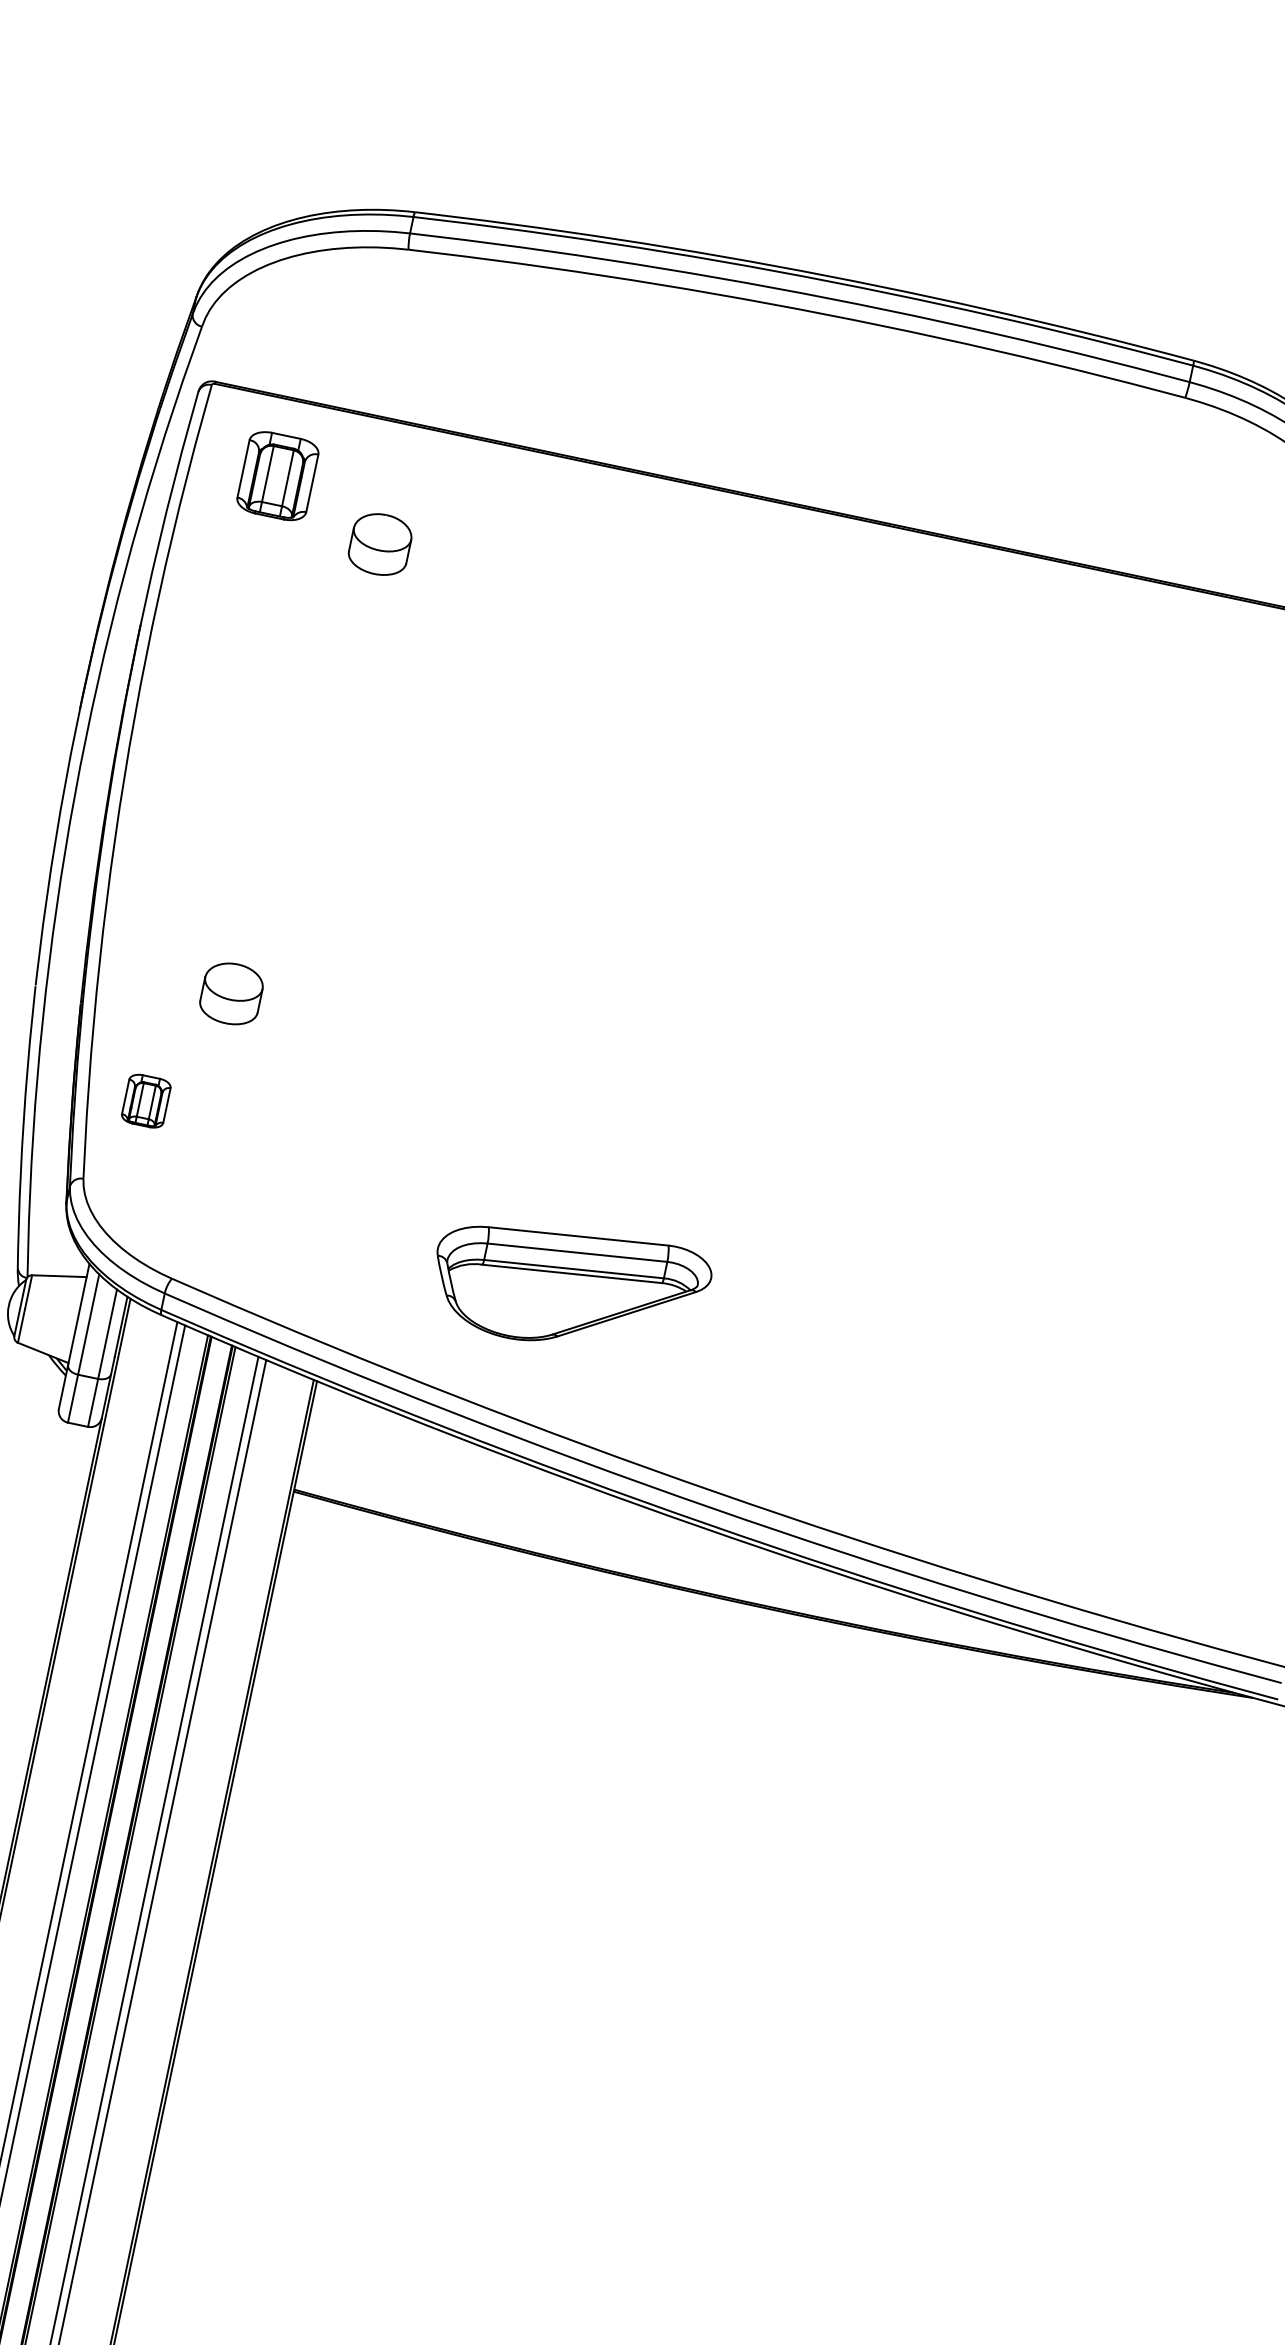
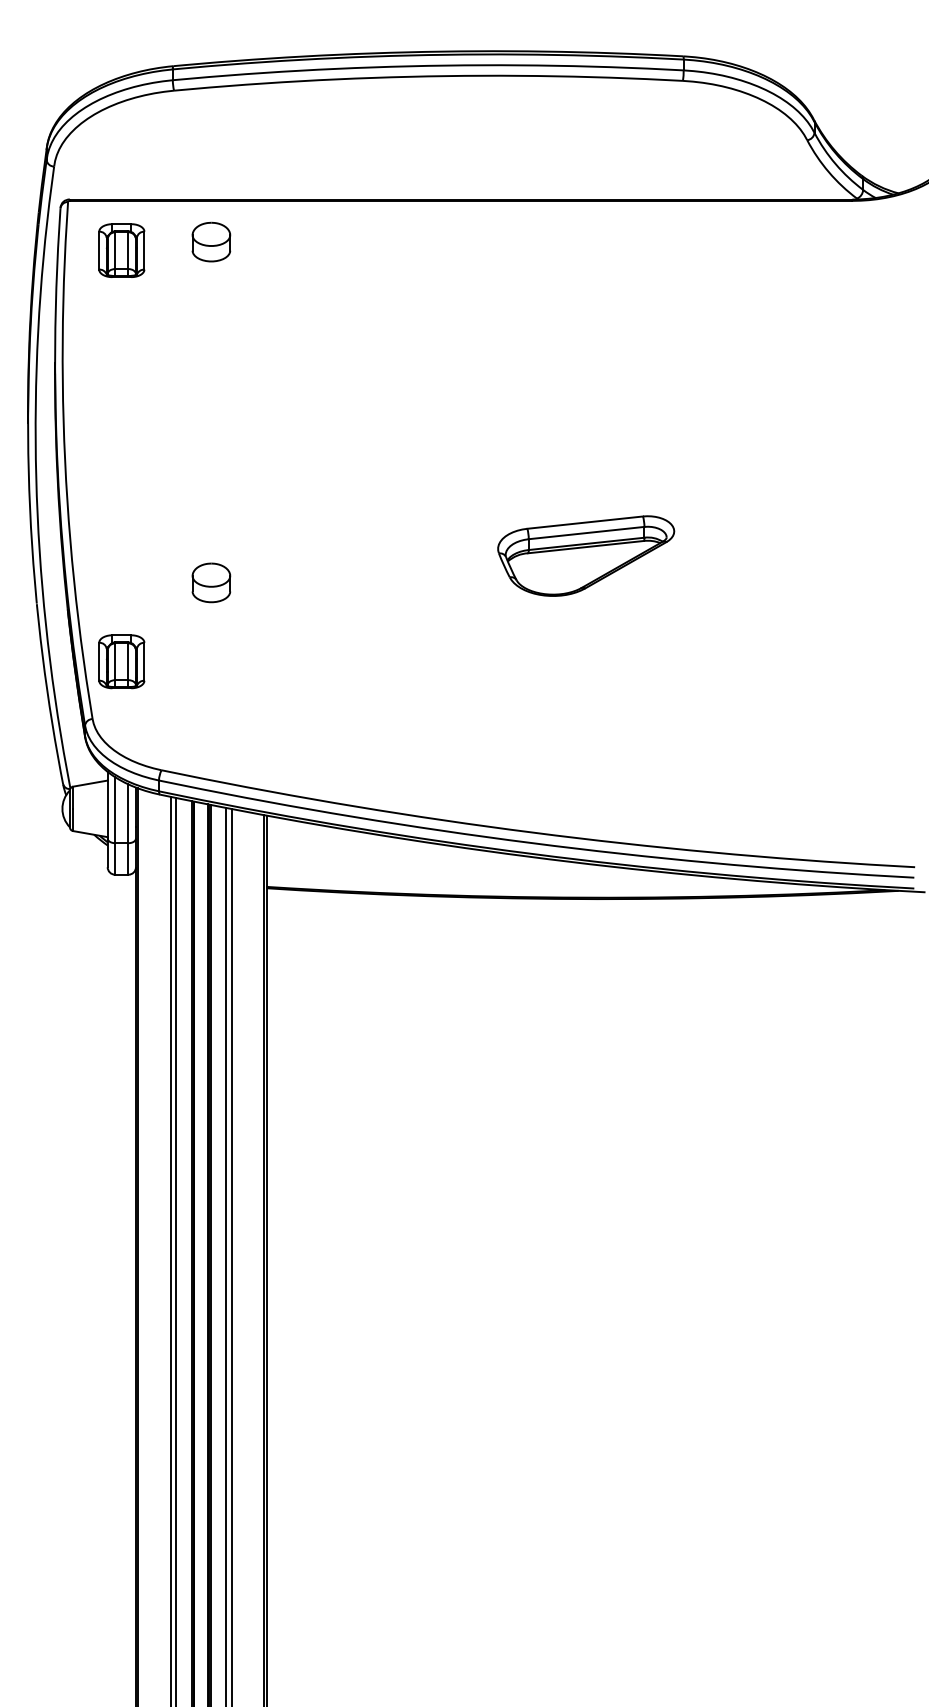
part: (380, 543) -> (211, 241), moved
part: (231, 993) -> (211, 582), moved
part: (145, 1100) -> (121, 661), size x1.67
part: (570, 1286) -> (586, 555), moved

